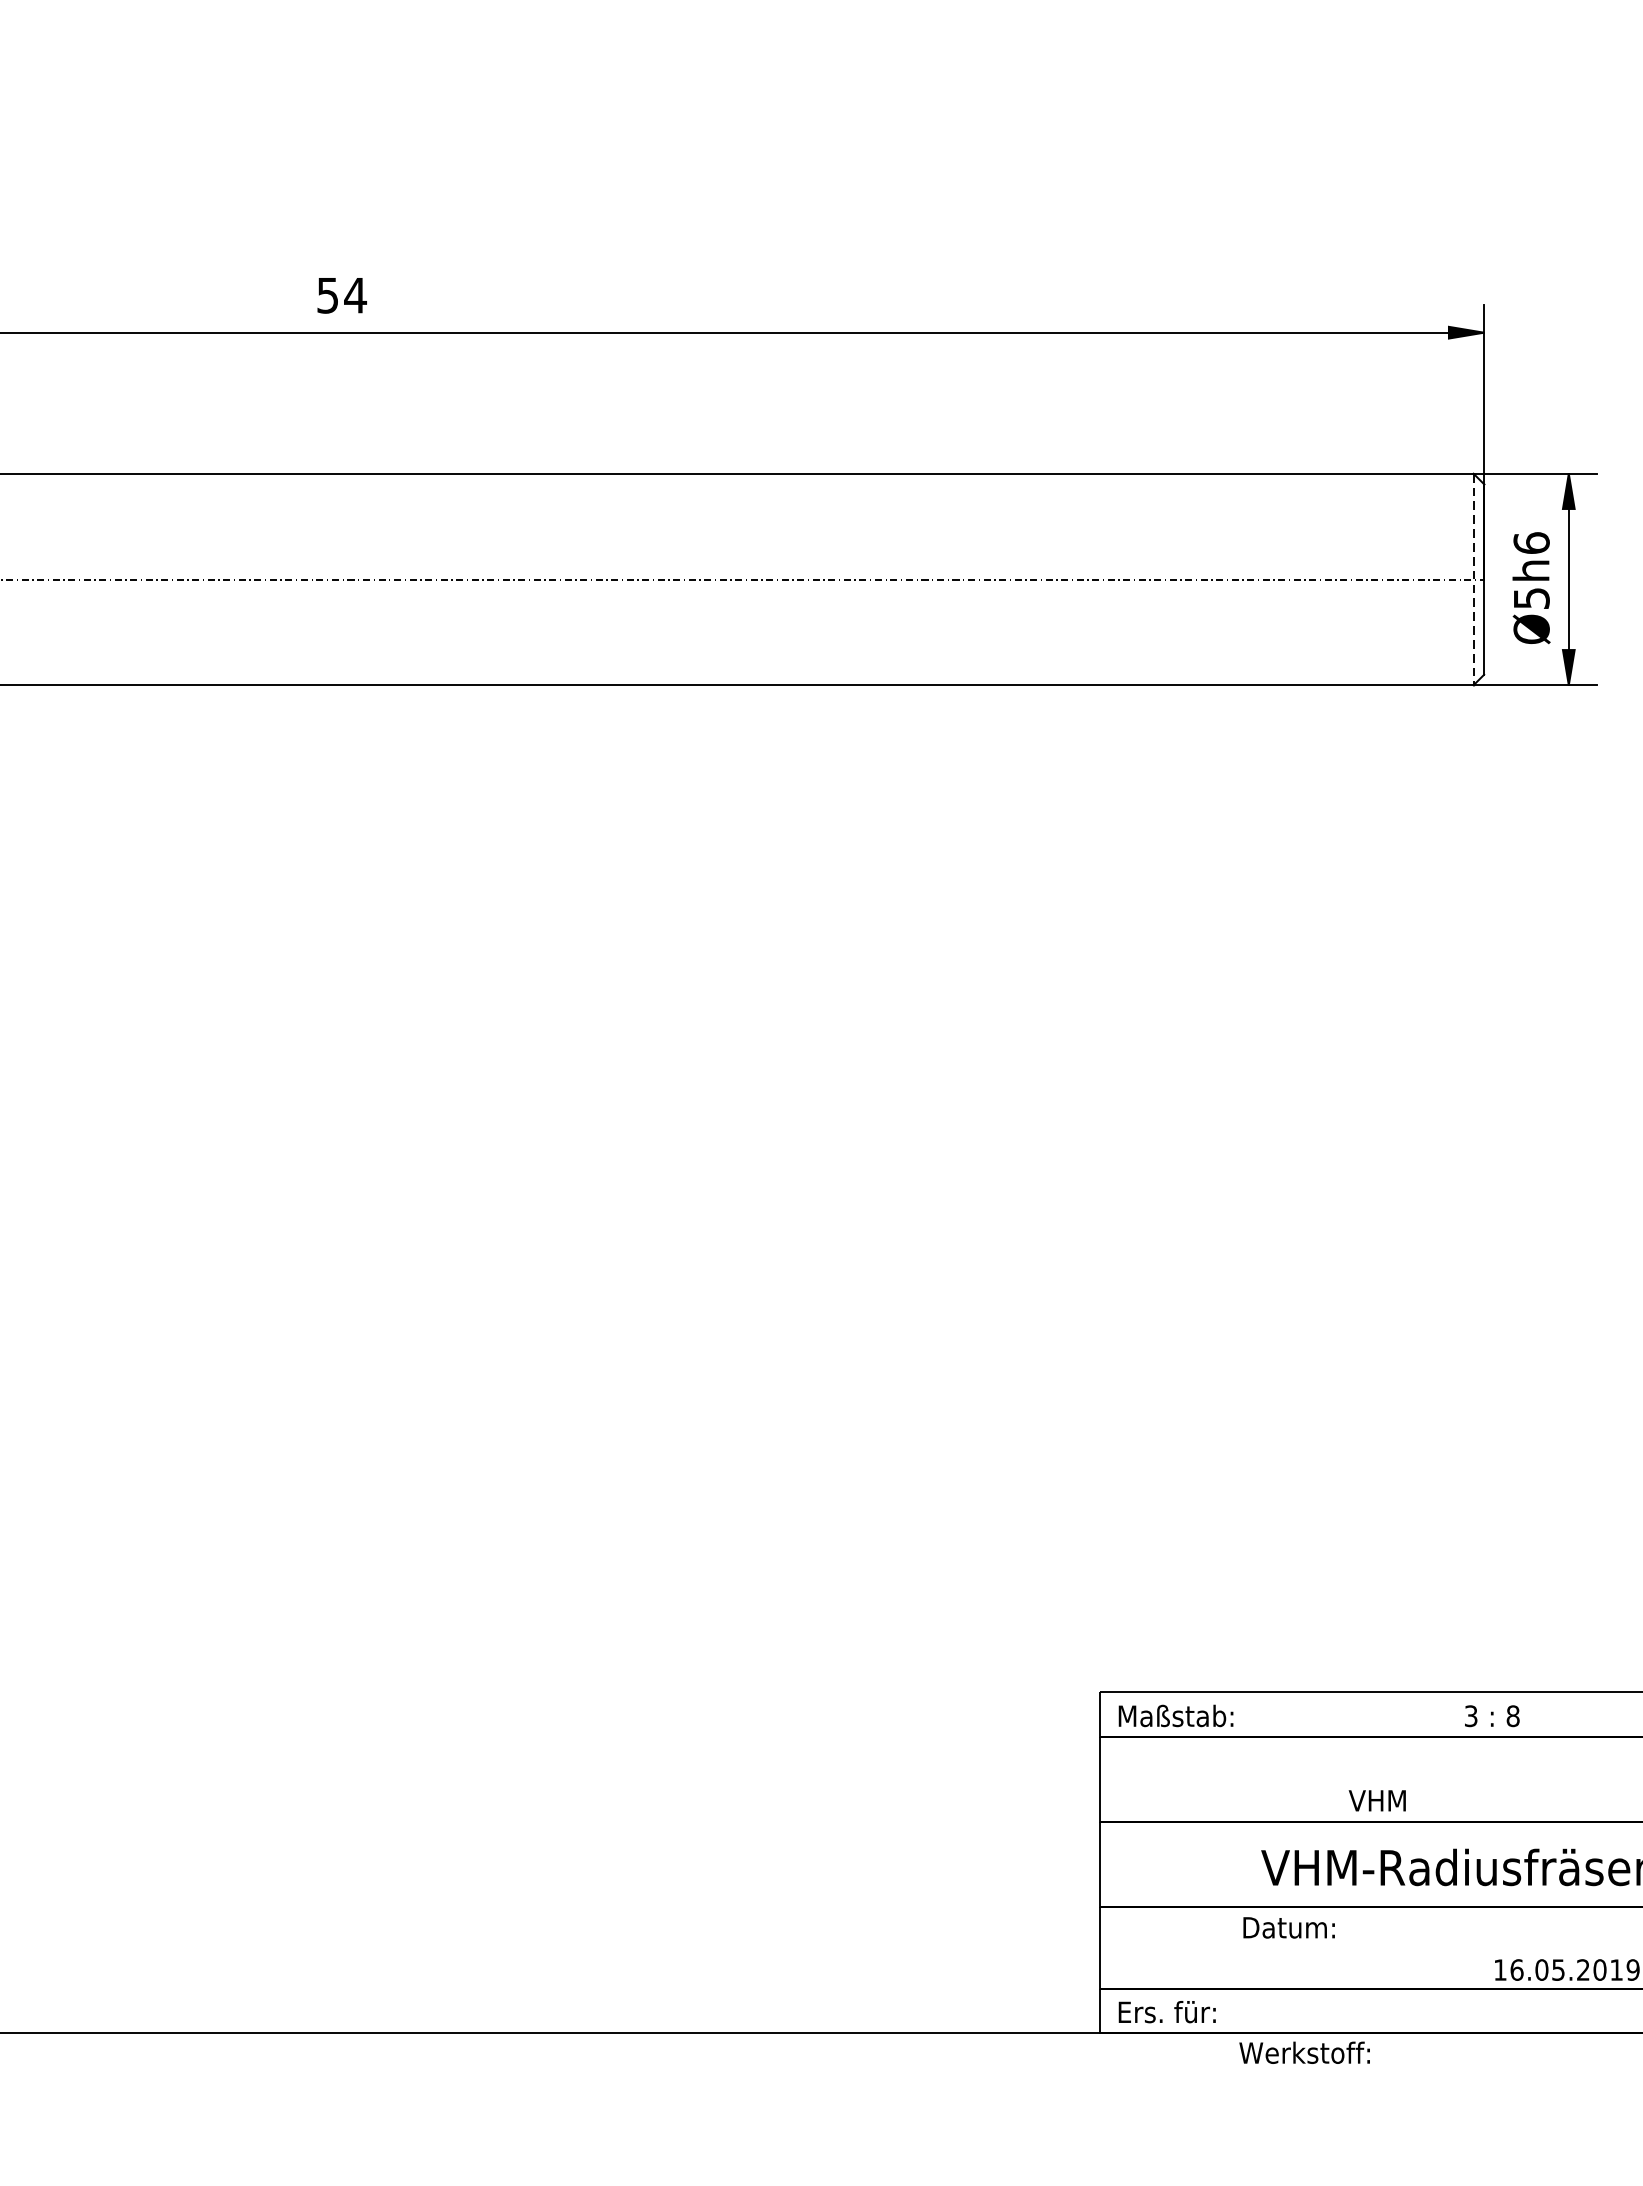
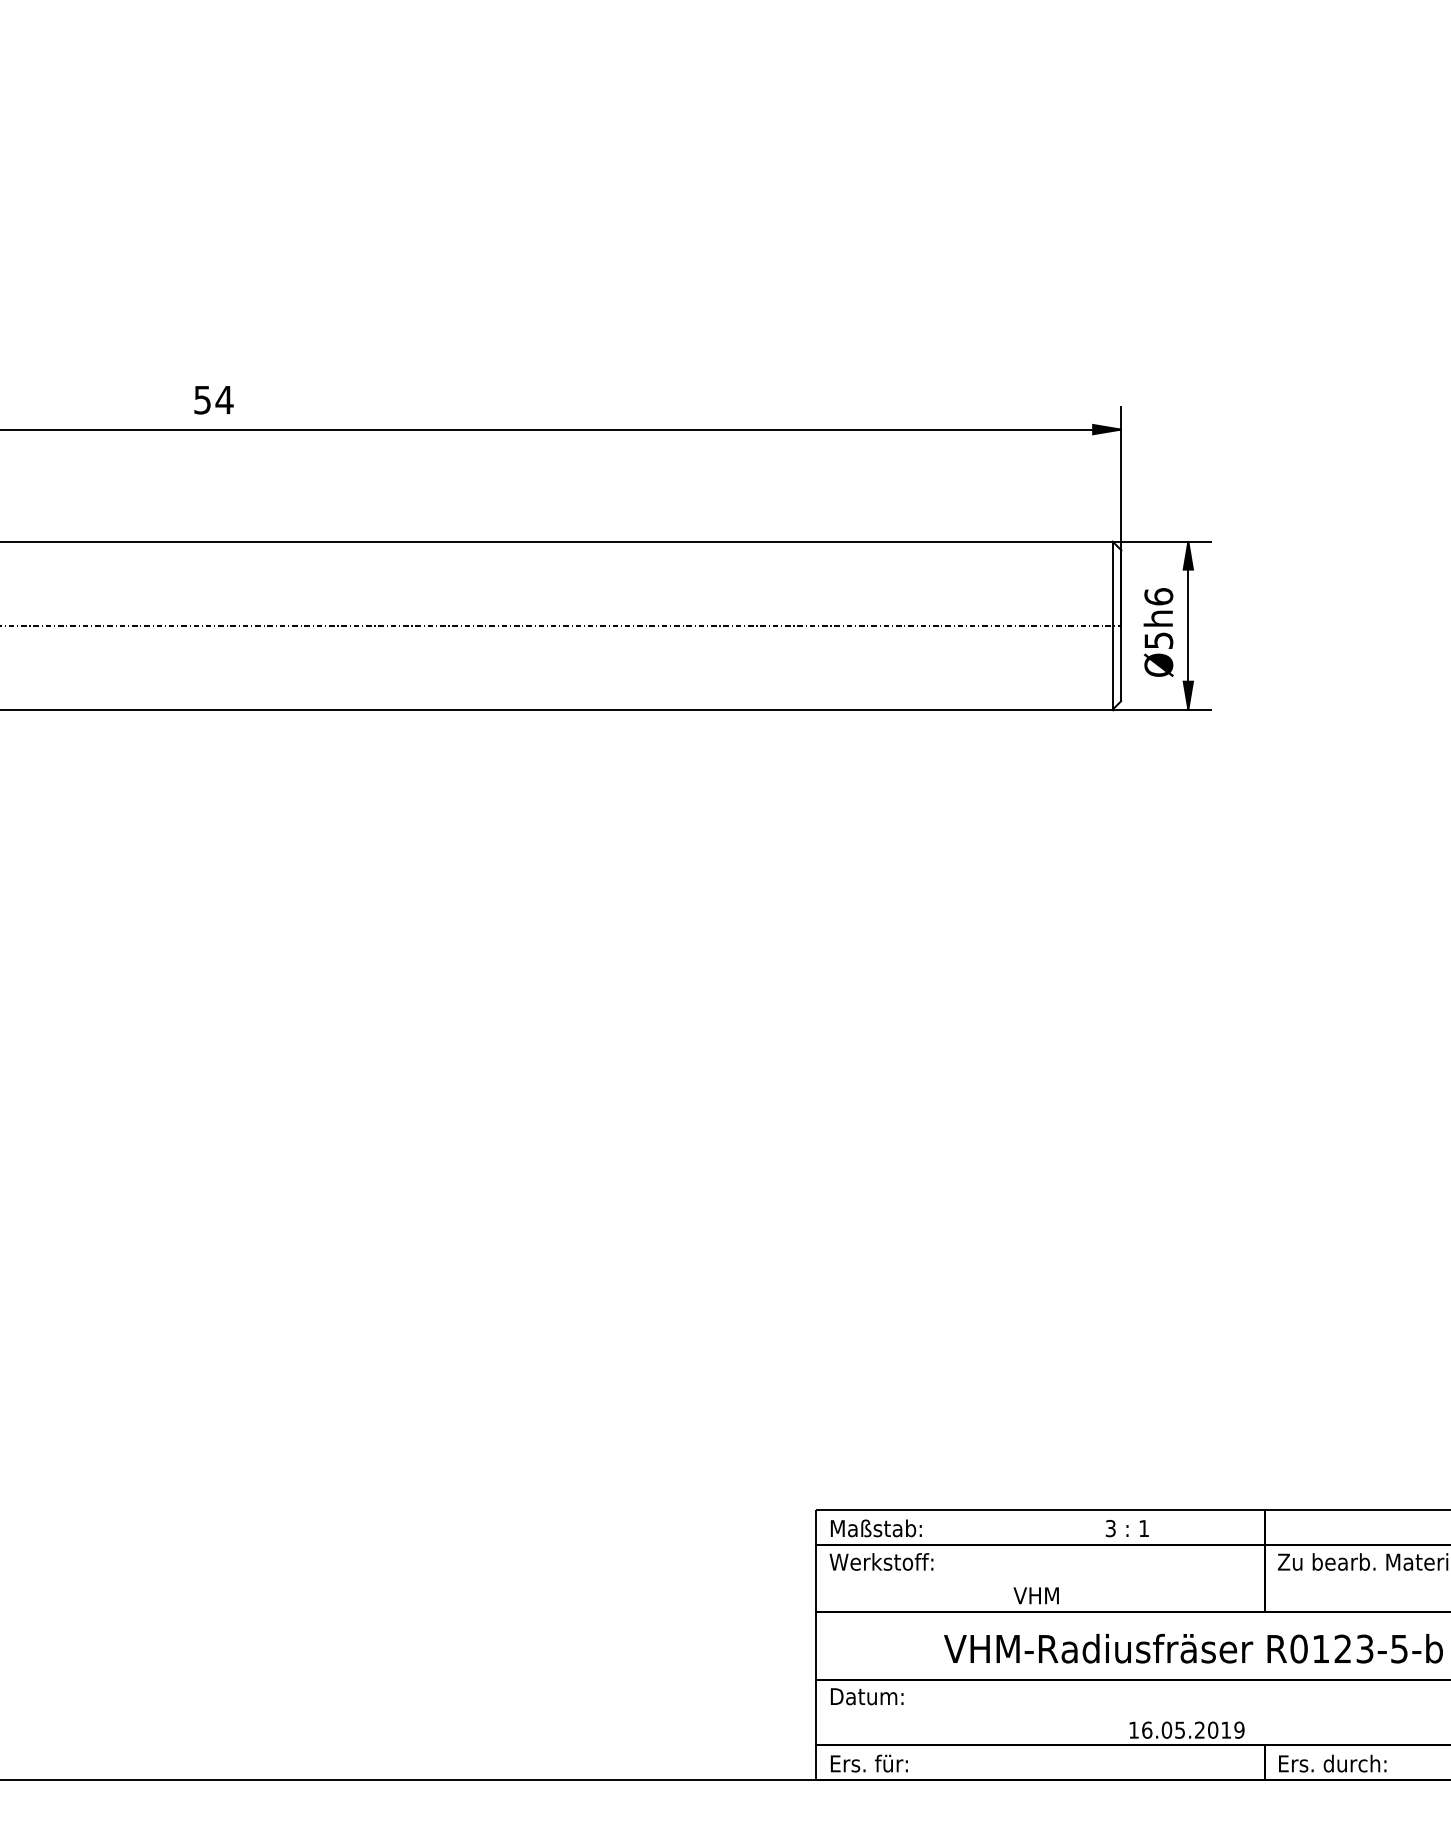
line: (1473, 580) -> (1112, 626), dashed -> solid
text: (1513, 1716) -> (1144, 1528), 8 -> 1
text: (1289, 1927) -> (867, 1696), moved
text: (1304, 2052) -> (881, 1561), moved

